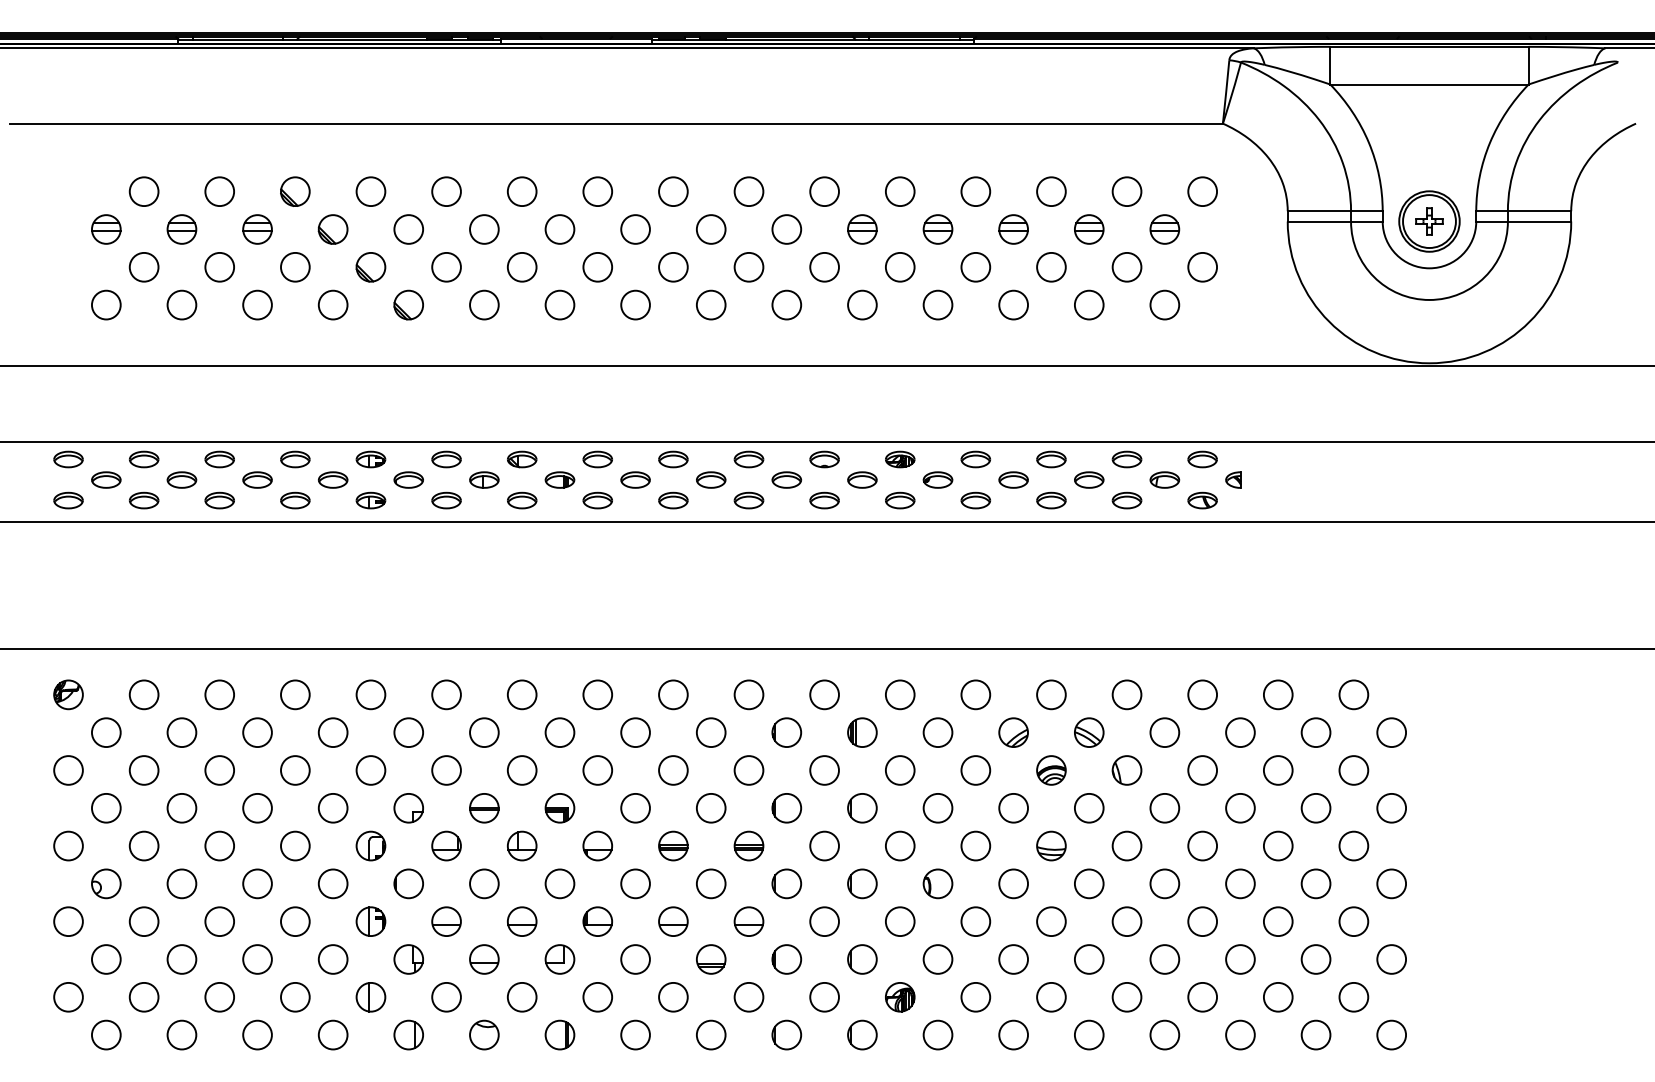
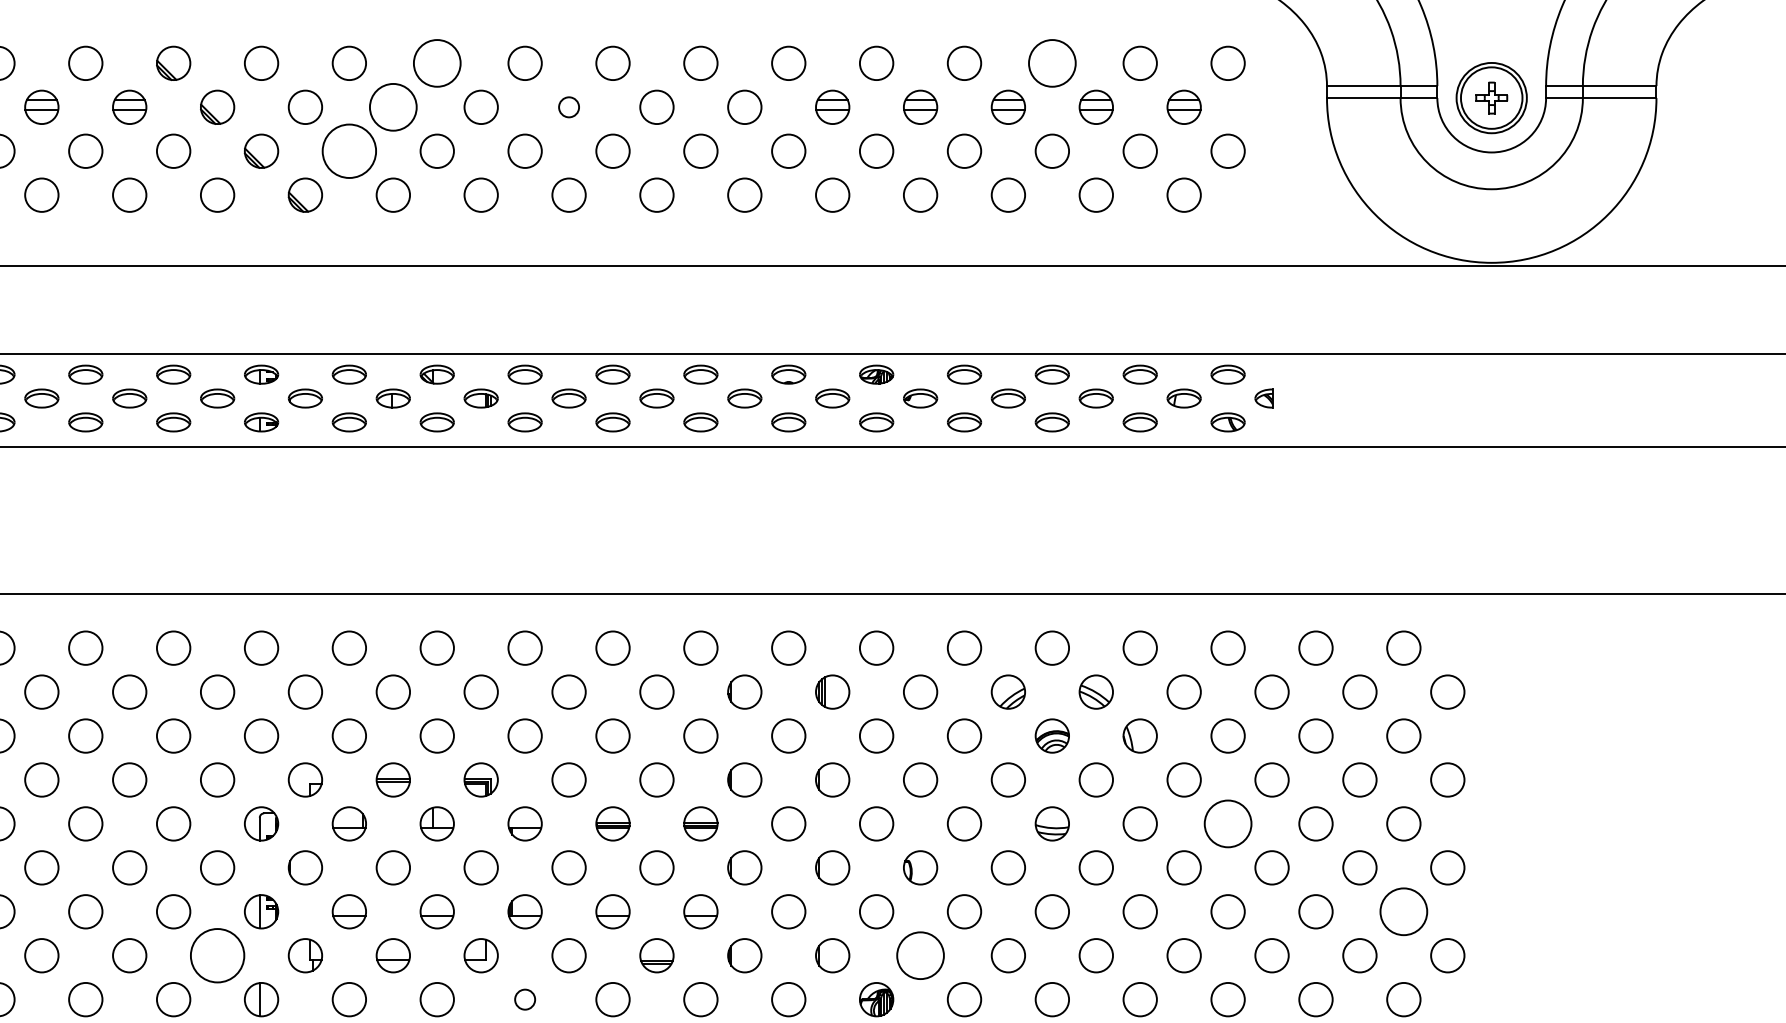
circle: (521, 191) -> (436, 63), size x1.4
circle: (1051, 191) -> (1052, 63), size x1.4
circle: (484, 229) -> (393, 107), size x1.4
circle: (635, 229) -> (568, 107), size x0.6
circle: (446, 266) -> (349, 150), size x1.6
circle: (1202, 845) -> (1227, 823), size x1.4
circle: (1353, 921) -> (1403, 911), size x1.4
circle: (332, 959) -> (216, 955), size x1.6
circle: (937, 959) -> (919, 955), size x1.4
circle: (597, 996) -> (524, 998), size x0.6

